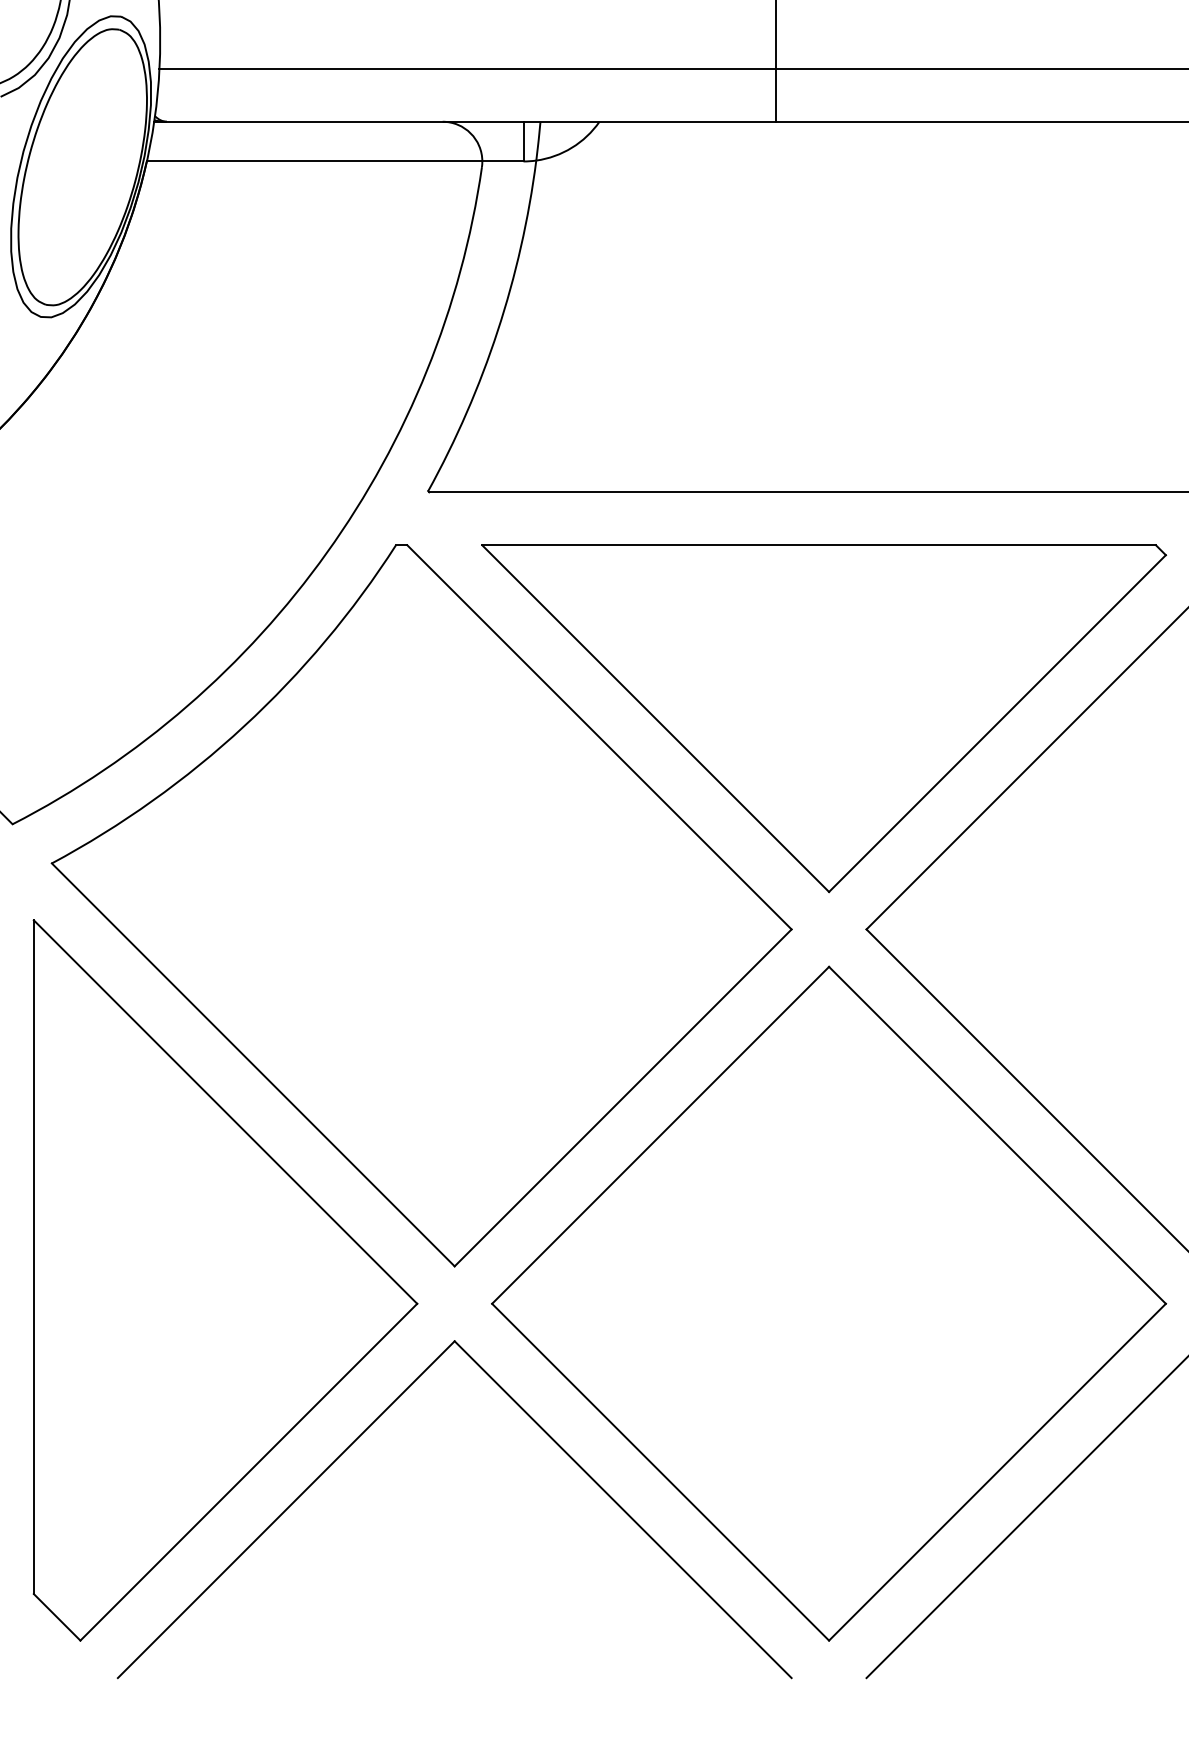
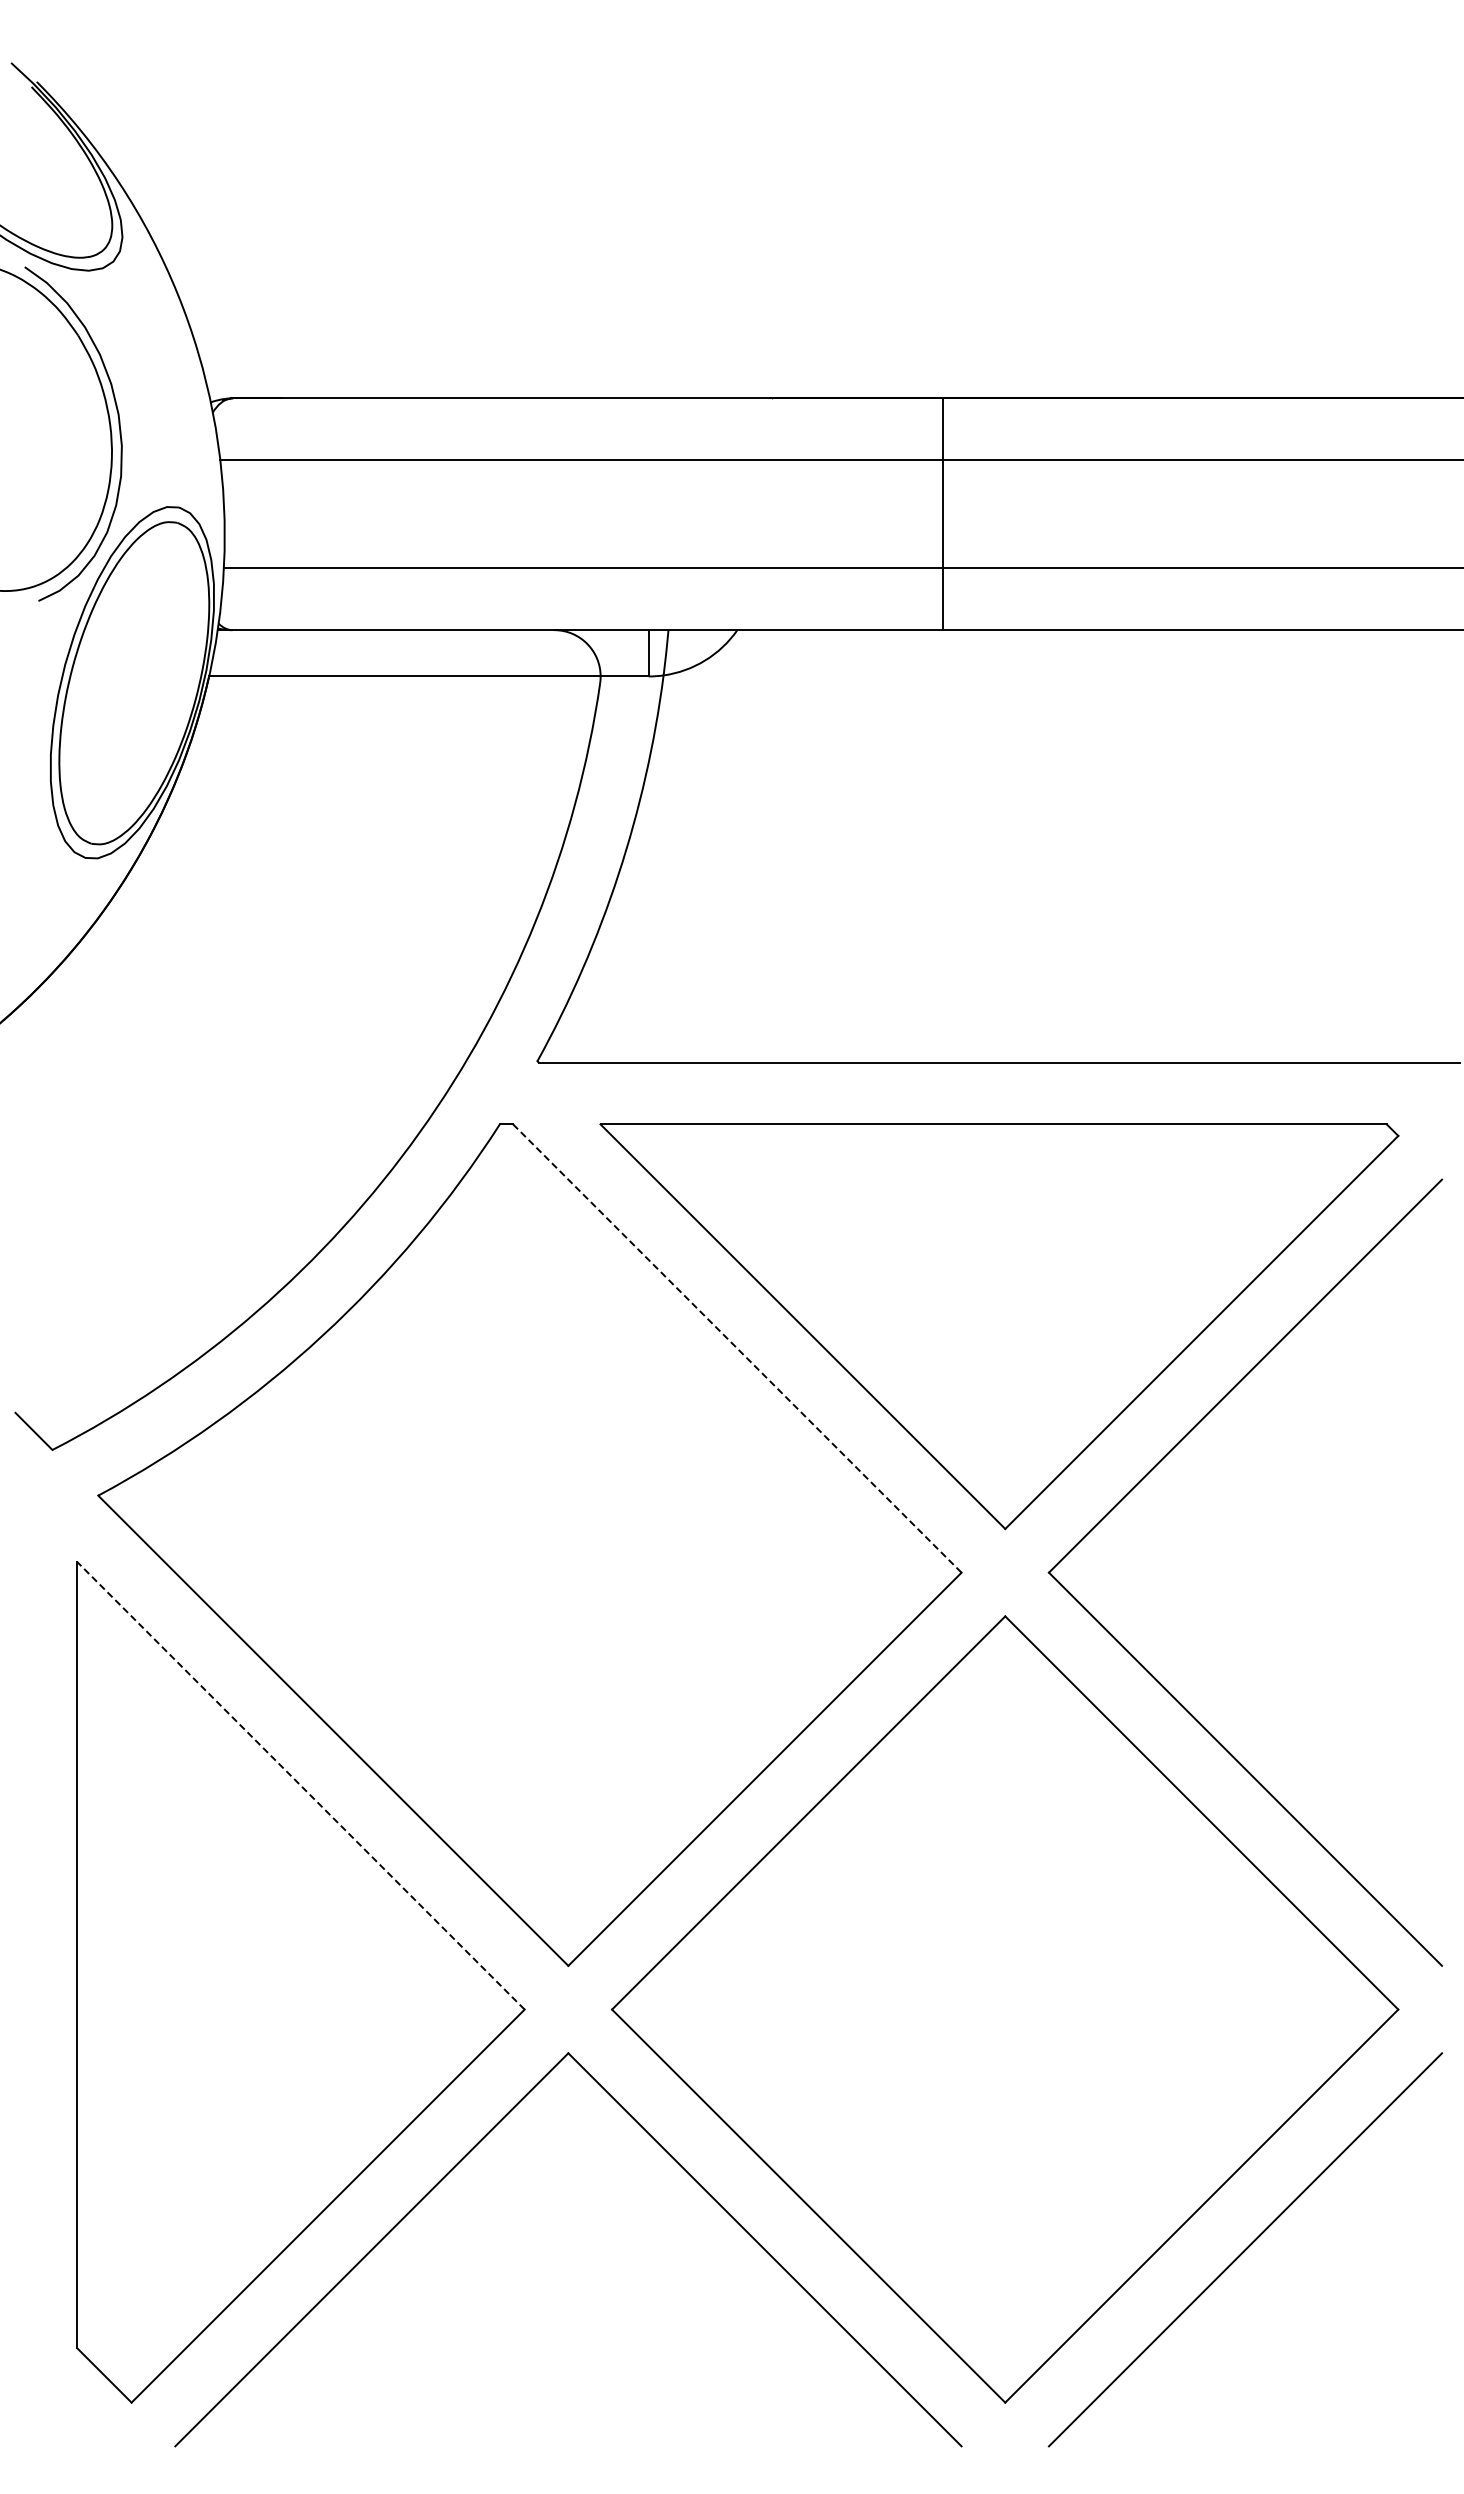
line: (599, 737) -> (737, 1348), solid -> dashed
line: (225, 1111) -> (300, 1785), solid -> dashed

